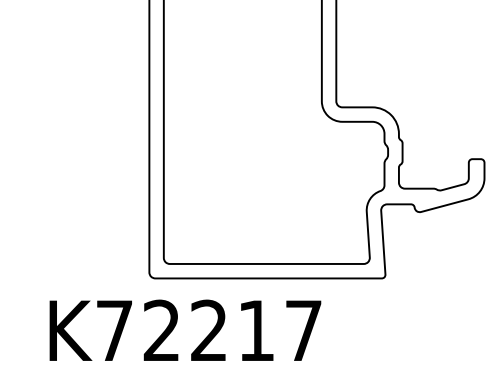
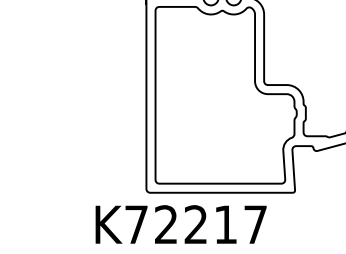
text: (184, 330) -> (180, 224), moved

